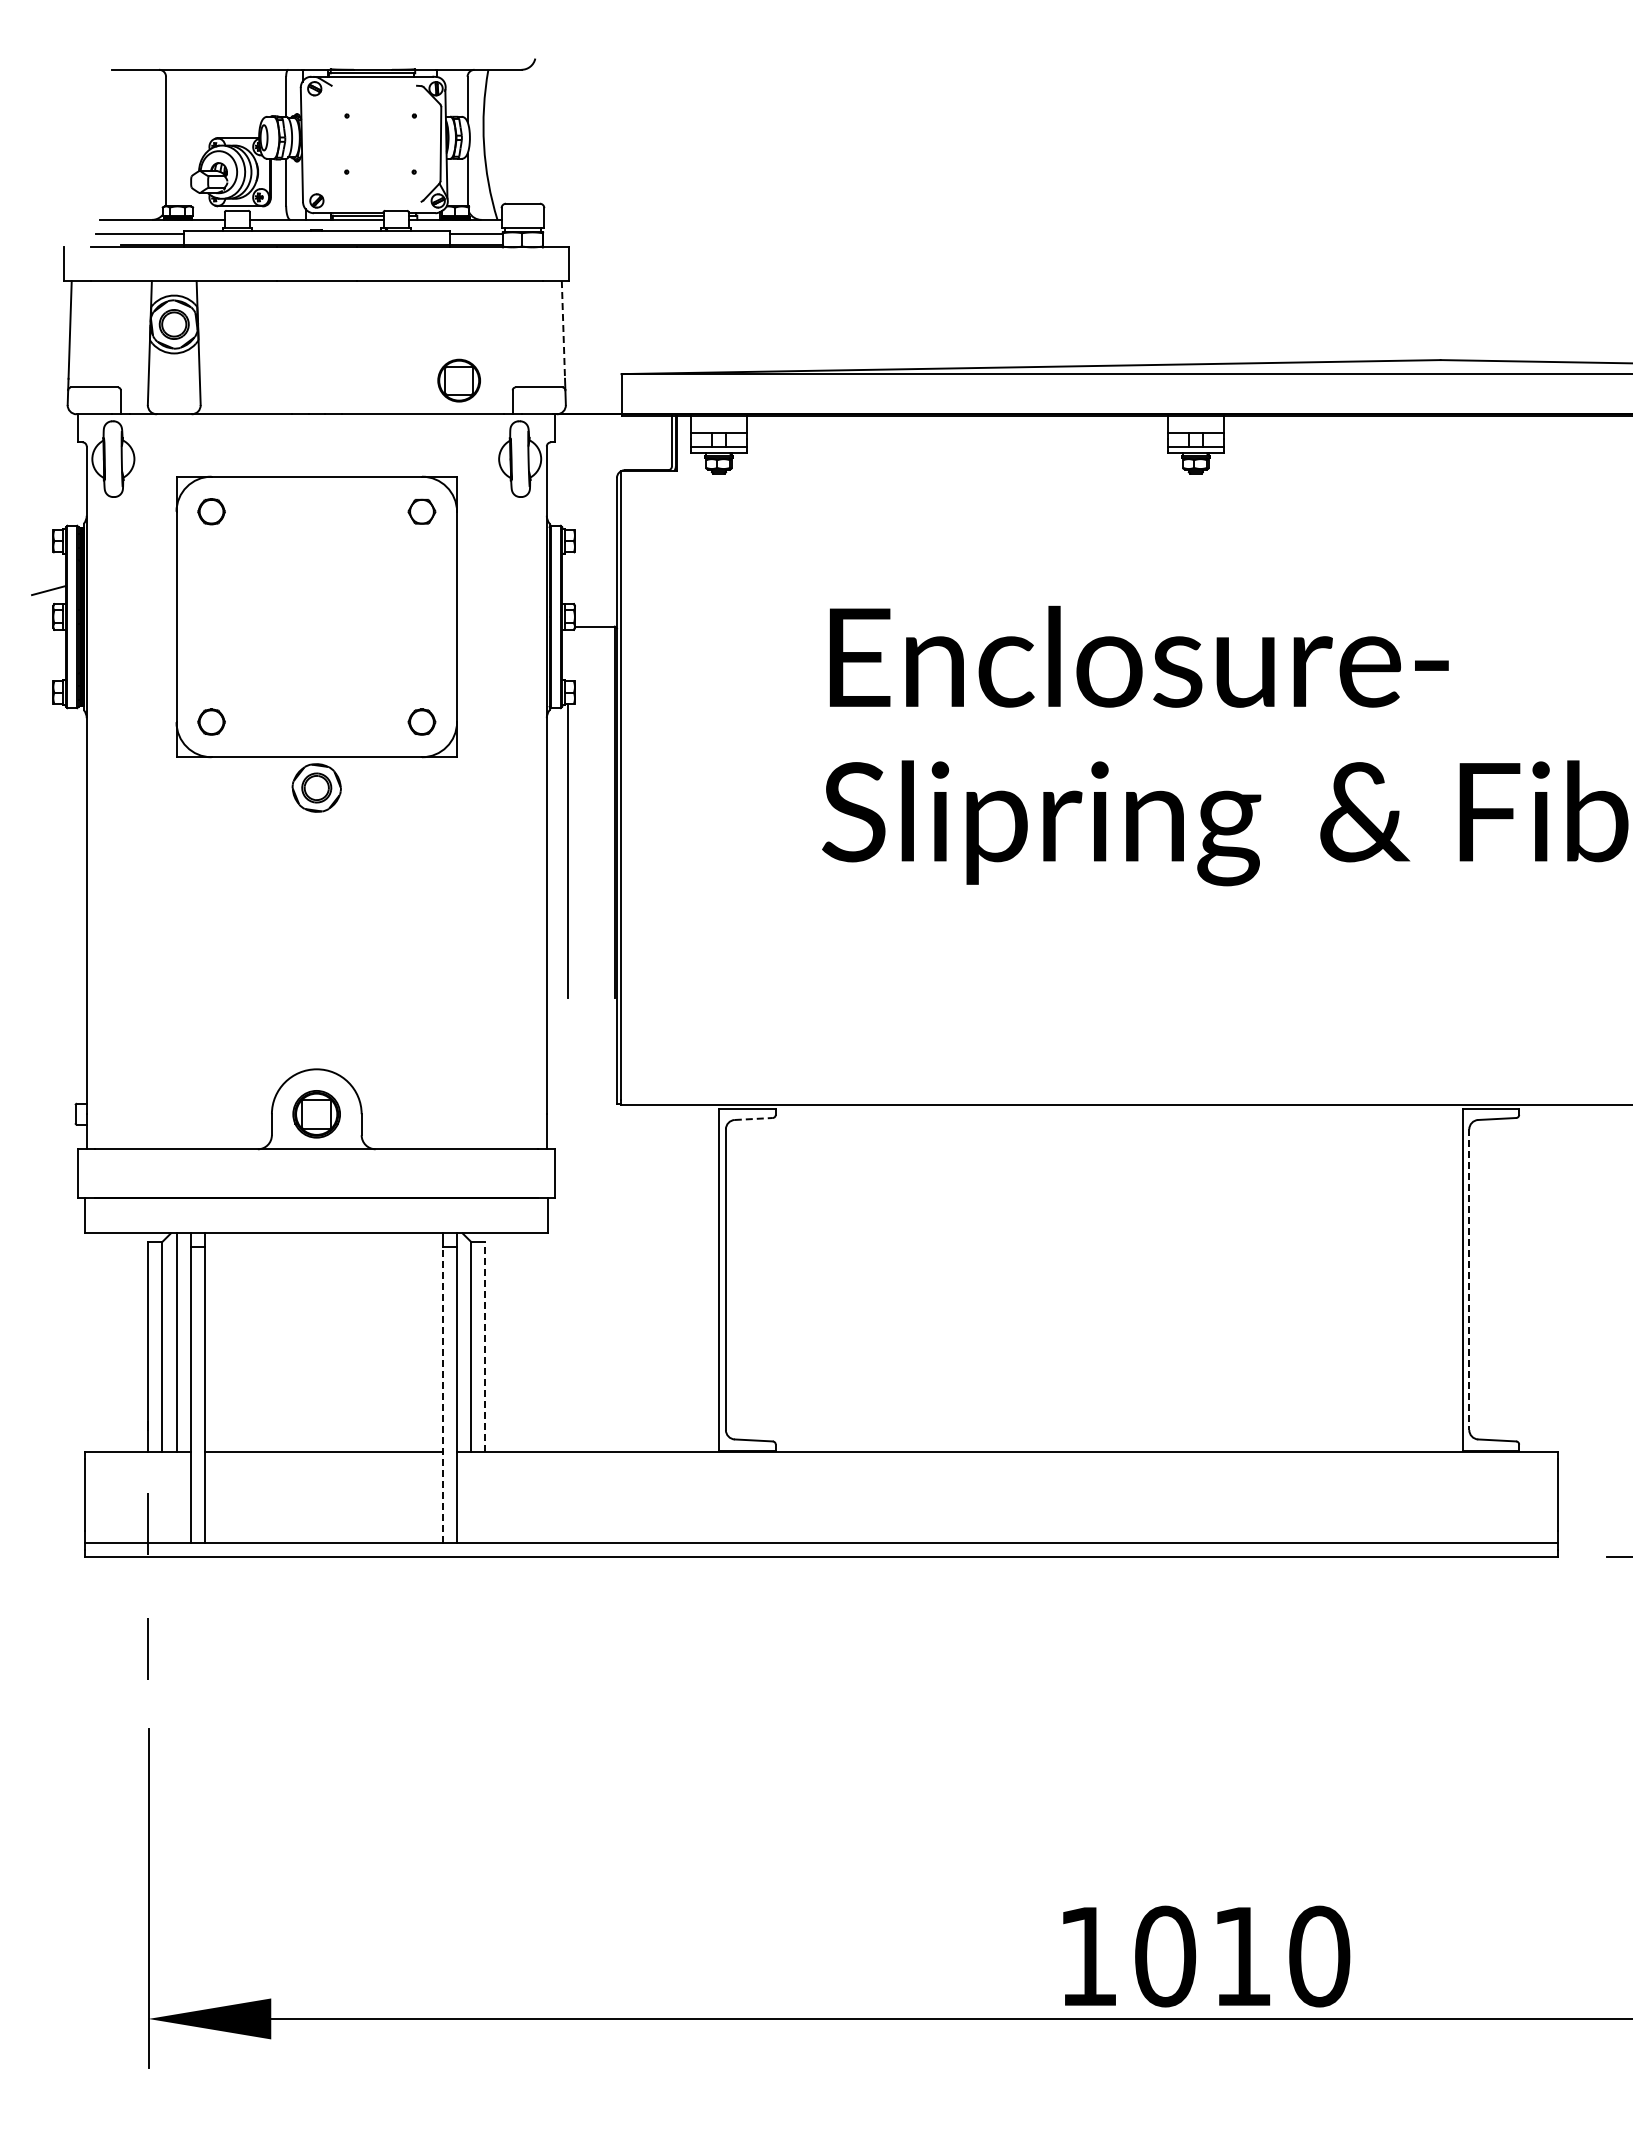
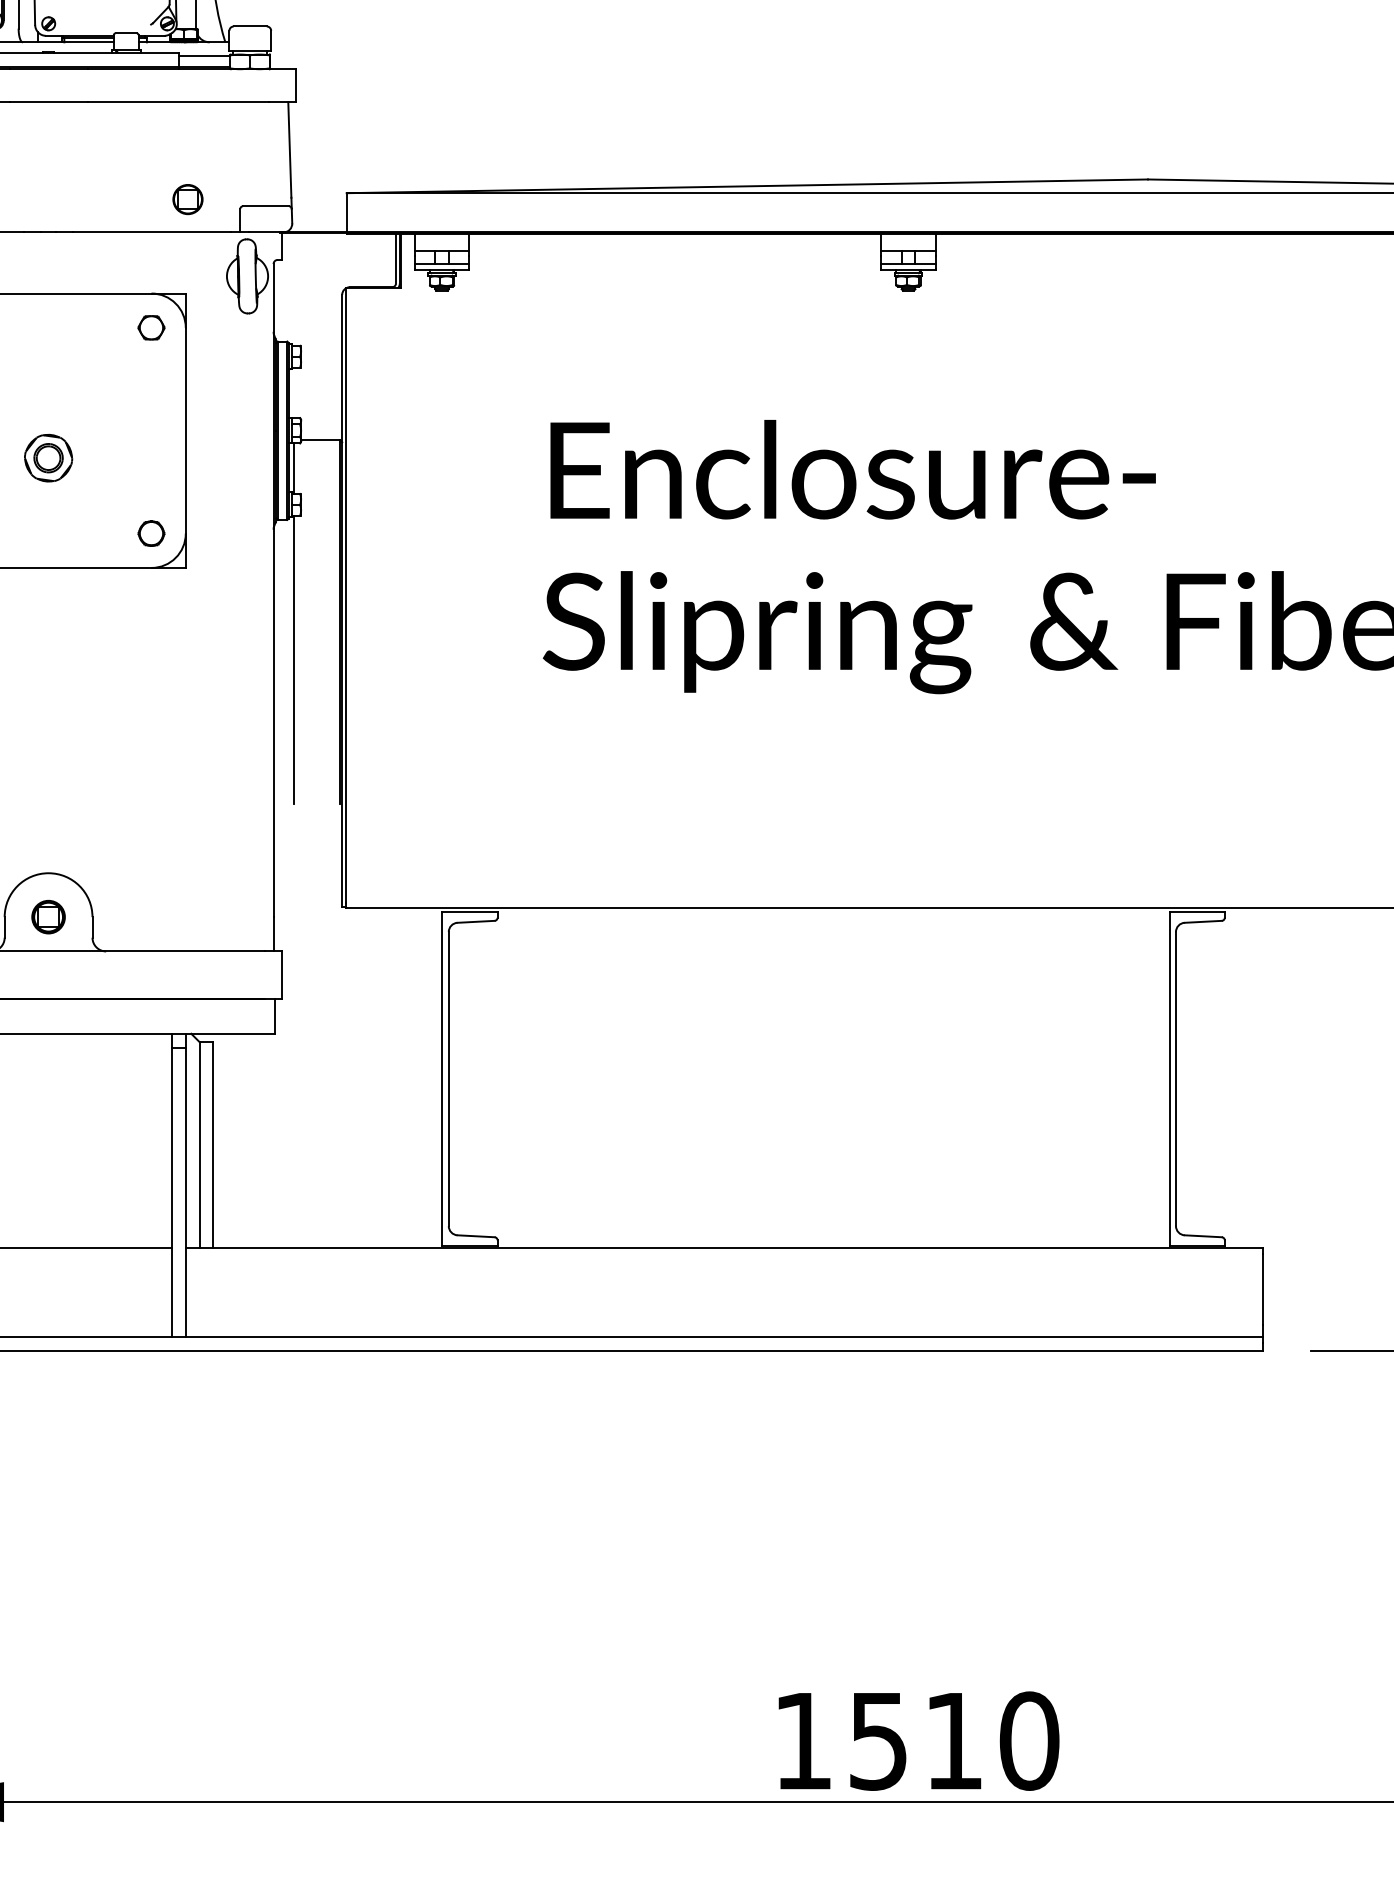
line: (563, 329) -> (289, 149), dashed -> solid
part: (459, 380) -> (188, 199), size x0.71
line: (567, 655) -> (293, 468), added
part: (316, 787) -> (48, 457), moved
part: (316, 1113) -> (48, 916), size x0.71
line: (754, 1118) -> (476, 921), dashed -> solid
line: (1469, 1280) -> (1176, 1079), dashed -> solid
line: (485, 1346) -> (213, 1144), dashed -> solid
line: (443, 1395) -> (172, 1192), dashed -> solid
text: (1165, 1956) -> (878, 1741), 1010 -> 1510

